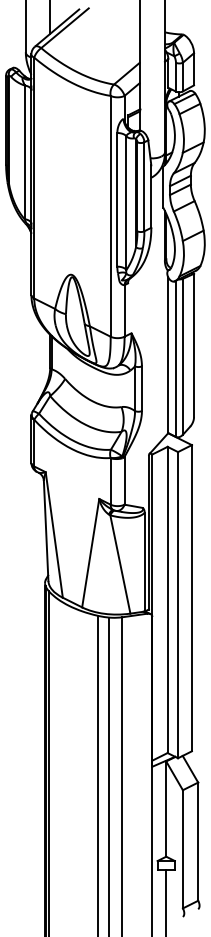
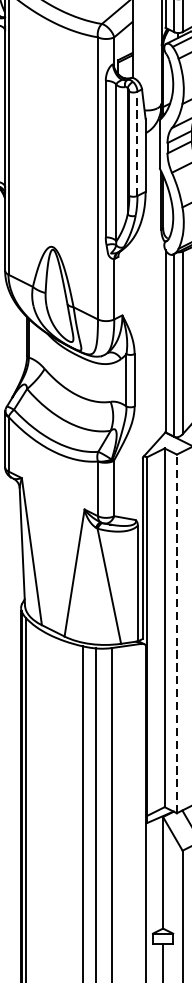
line: (144, 186) -> (137, 143), solid -> dashed
line: (178, 604) -> (177, 633), solid -> dashed

